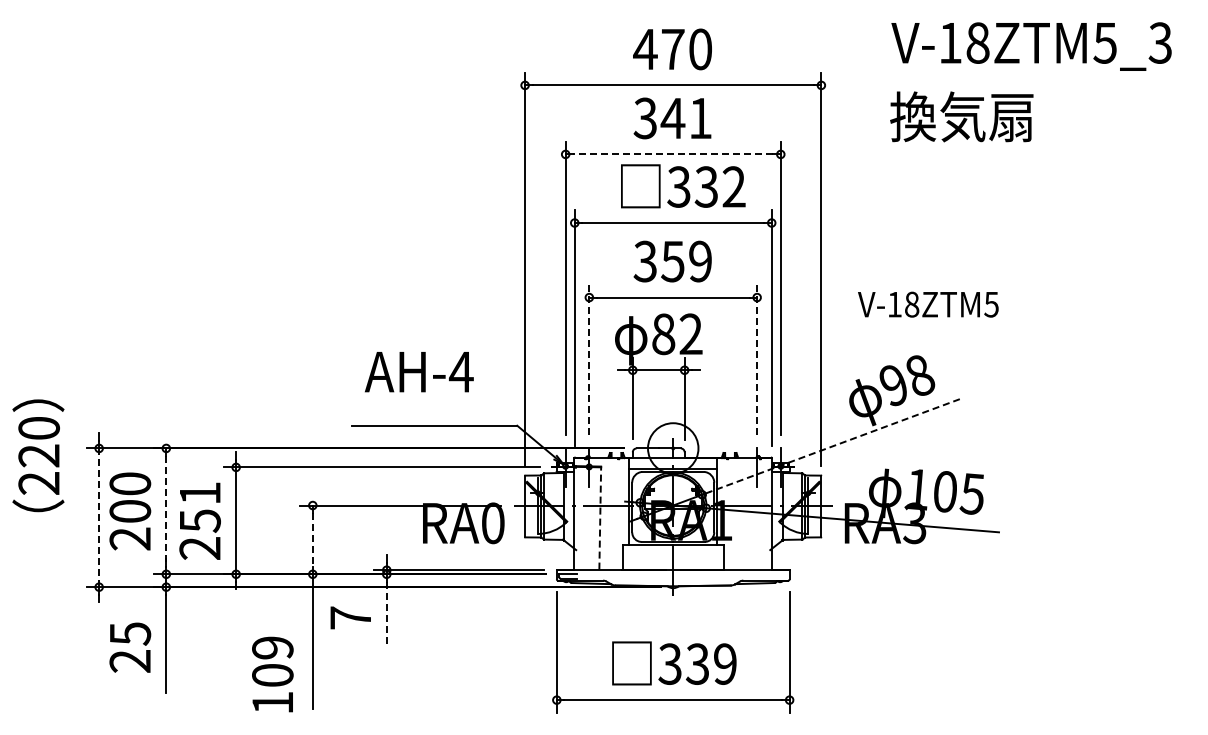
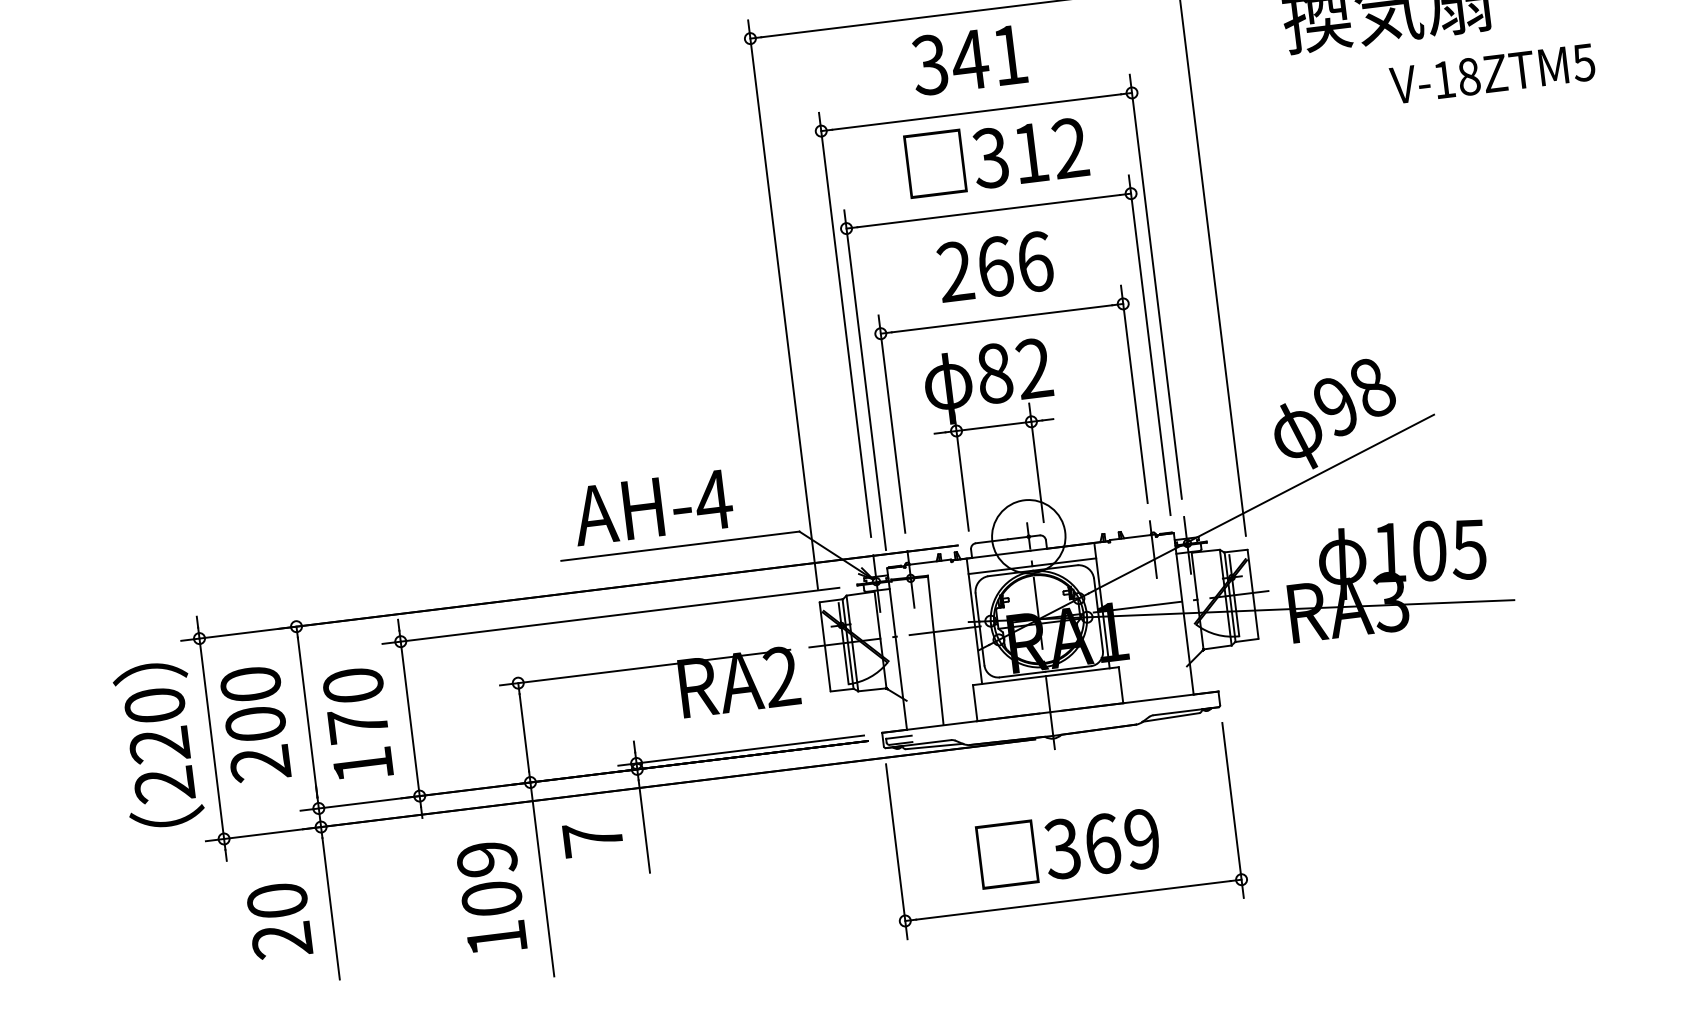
line: (673, 154) -> (977, 112), dashed -> solid
text: (705, 186) -> (1028, 152), 332 -> 312
text: (672, 261) -> (994, 266), 359 -> 266
text: (928, 304) -> (1492, 73), moved
line: (589, 359) -> (892, 423), dashed -> solid
line: (757, 359) -> (1134, 393), dashed -> solid
text: (419, 372) -> (653, 508), moved
line: (834, 445) -> (1261, 503), dashed -> solid
text: (38, 455) -> (158, 744), moved
line: (166, 511) -> (307, 717), dashed -> solid
line: (99, 518) -> (212, 739), dashed -> solid
line: (600, 518) -> (936, 650), dashed -> solid
text: (199, 520) -> (357, 724), 251 -> 170
text: (492, 523) -> (781, 677), RA0 -> RA2
line: (312, 539) -> (523, 732), dashed -> solid
line: (386, 613) -> (643, 826), dashed -> solid
text: (130, 633) -> (277, 900), 25 -> 20
text: (697, 663) -> (1101, 843), 339 -> 369
text: (272, 674) -> (491, 897), moved

